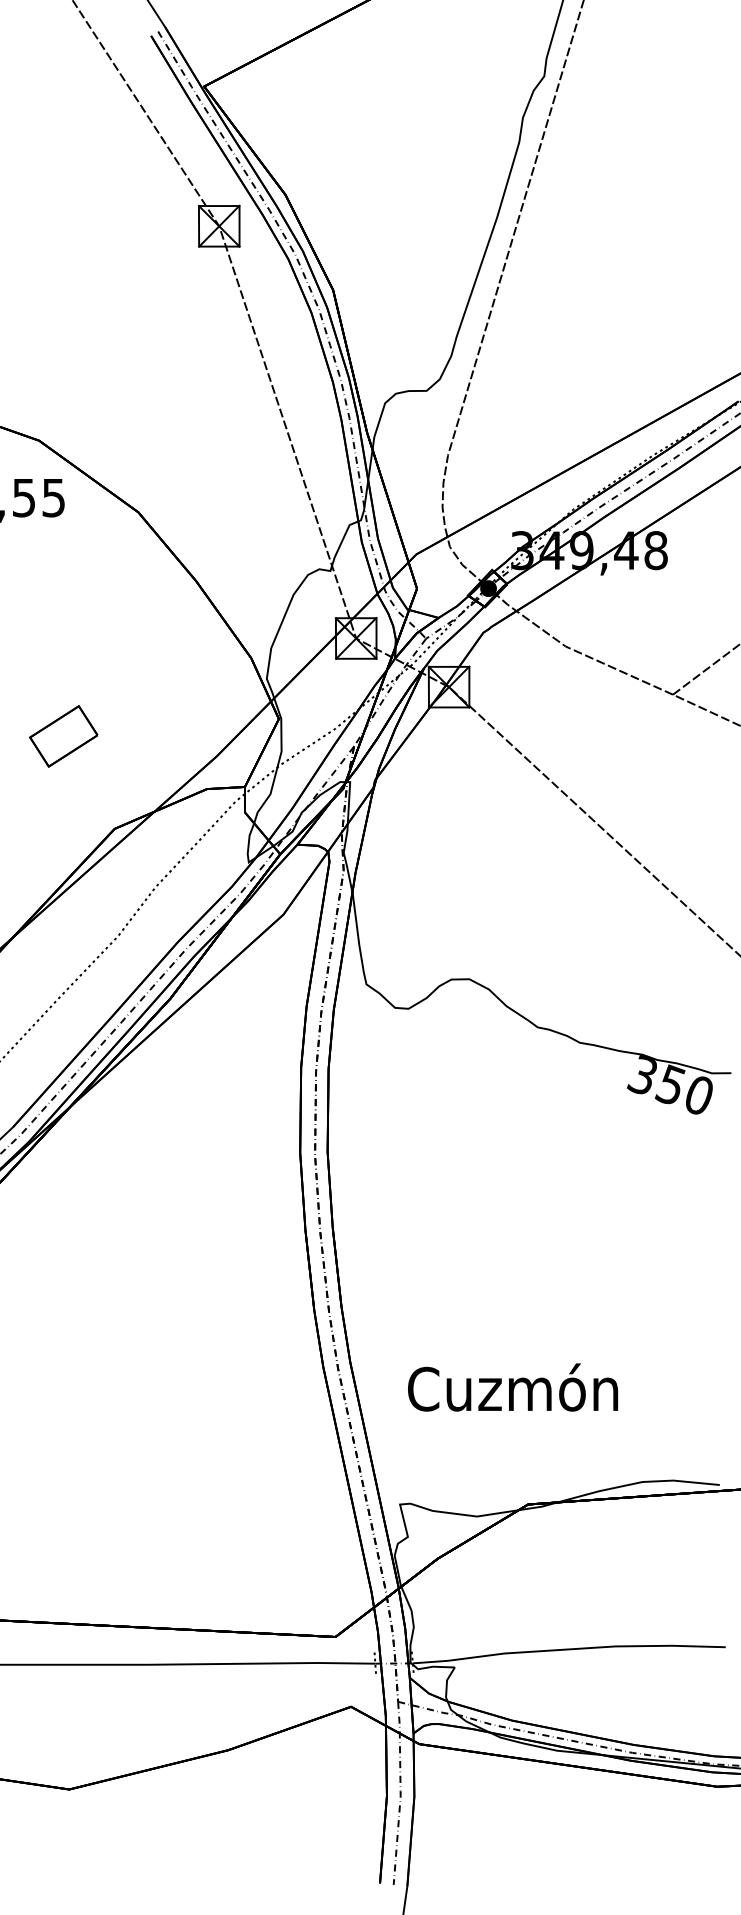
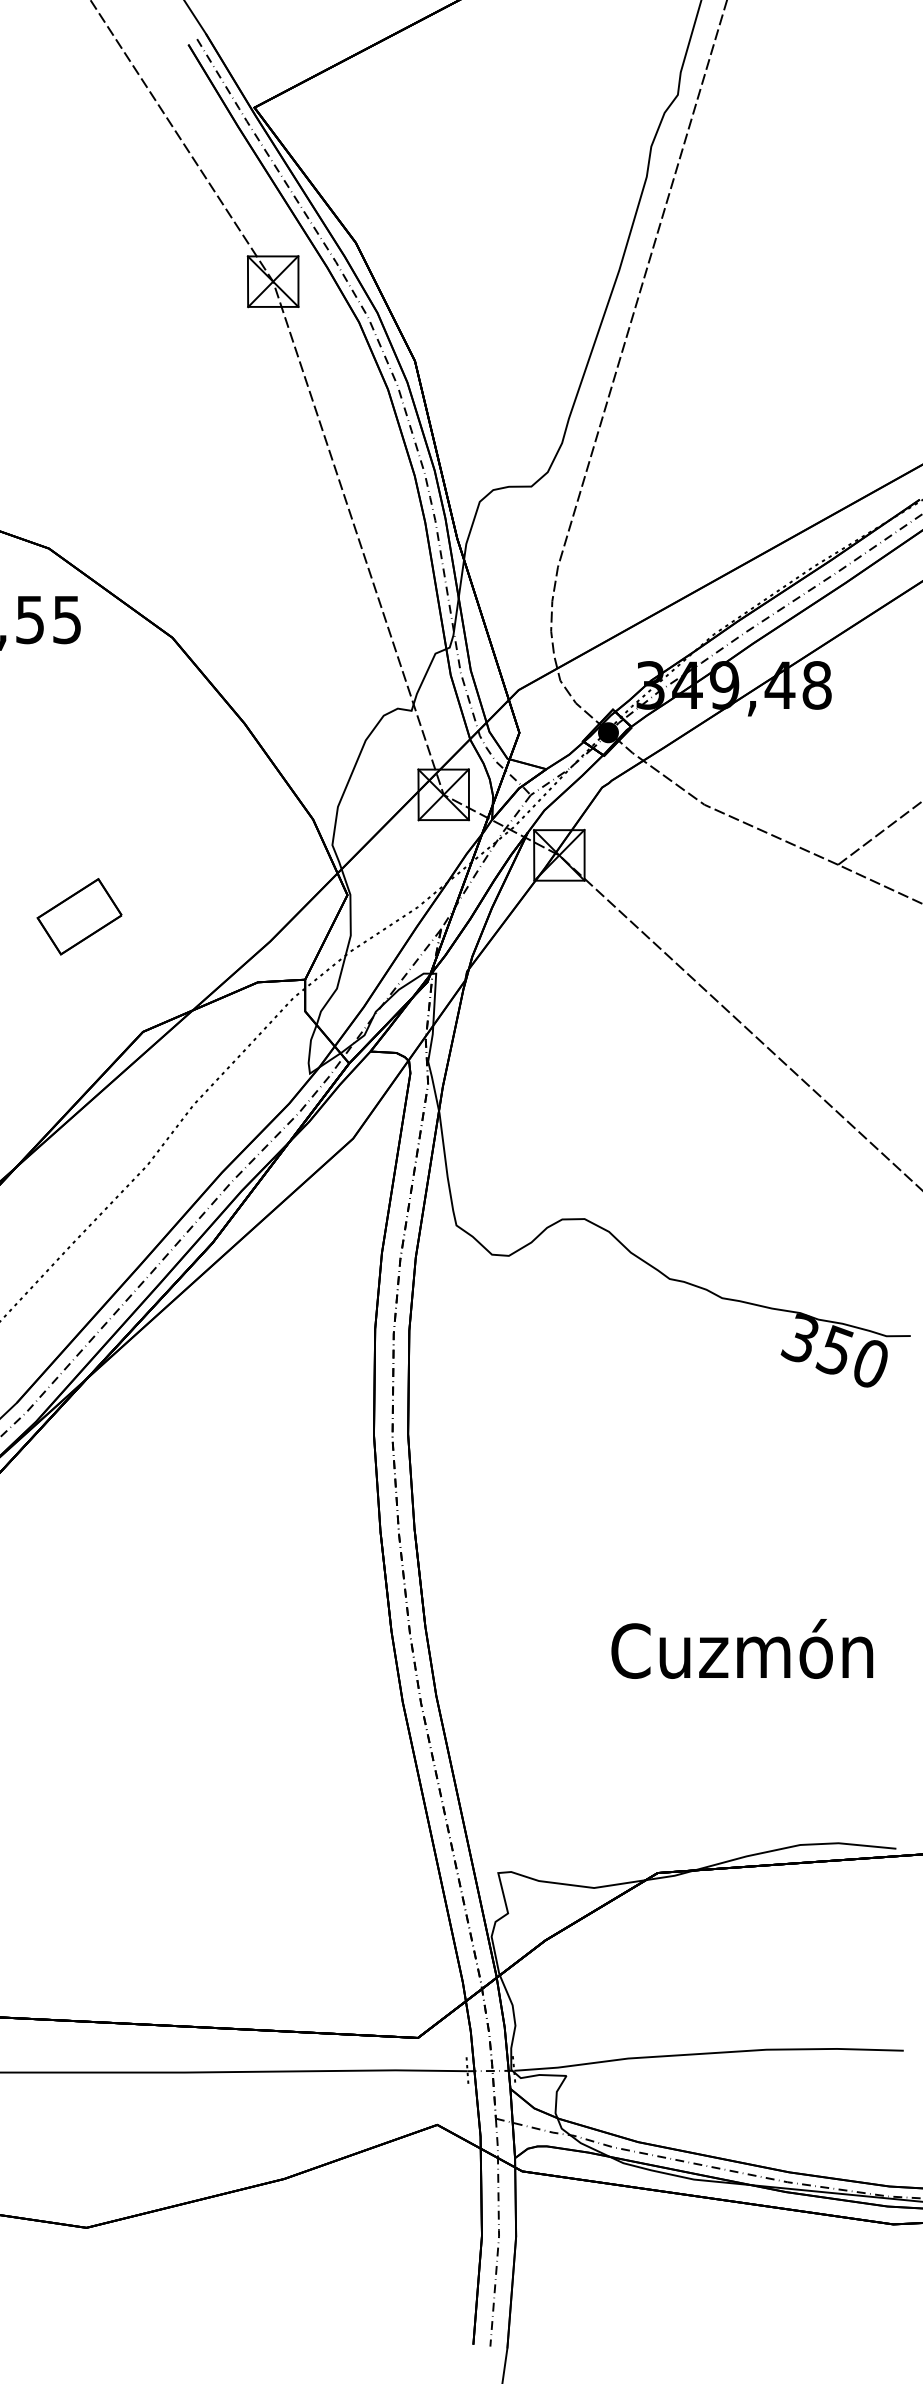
text: (513, 1387) -> (742, 1648), moved

